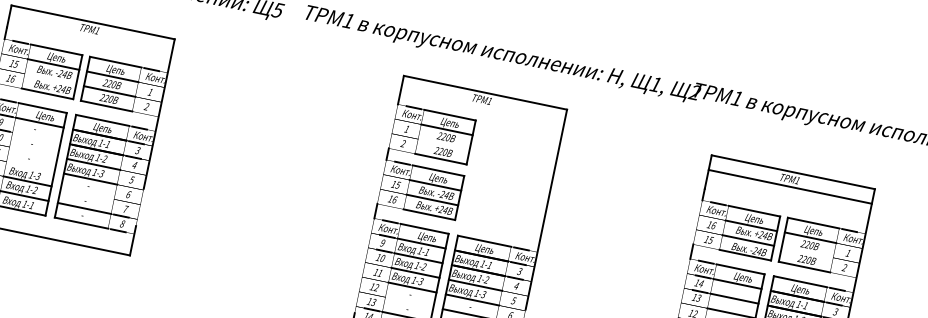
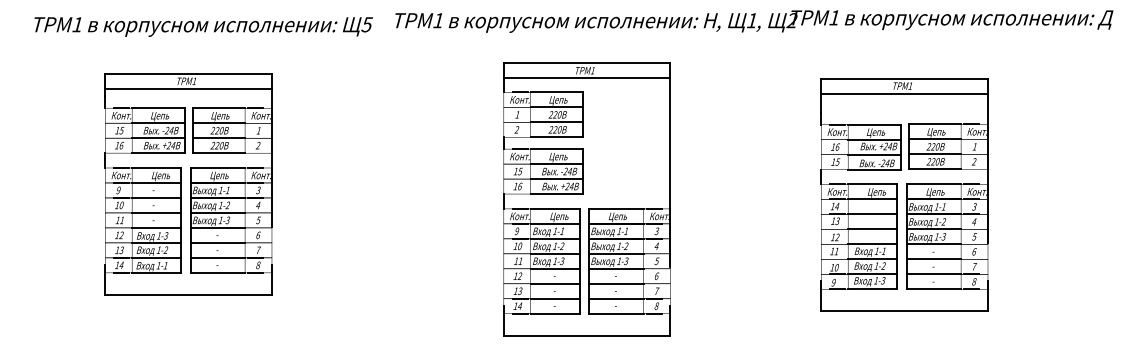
line: (90, 36) -> (188, 88), added
line: (50, 79) -> (158, 138), added
line: (481, 107) -> (586, 78), added
line: (36, 136) -> (156, 197), added
line: (443, 144) -> (556, 122), added
line: (33, 151) -> (156, 212), added
line: (30, 166) -> (156, 227), added
line: (87, 193) -> (217, 242), added
line: (807, 252) -> (934, 154), added
line: (408, 301) -> (554, 283), added

